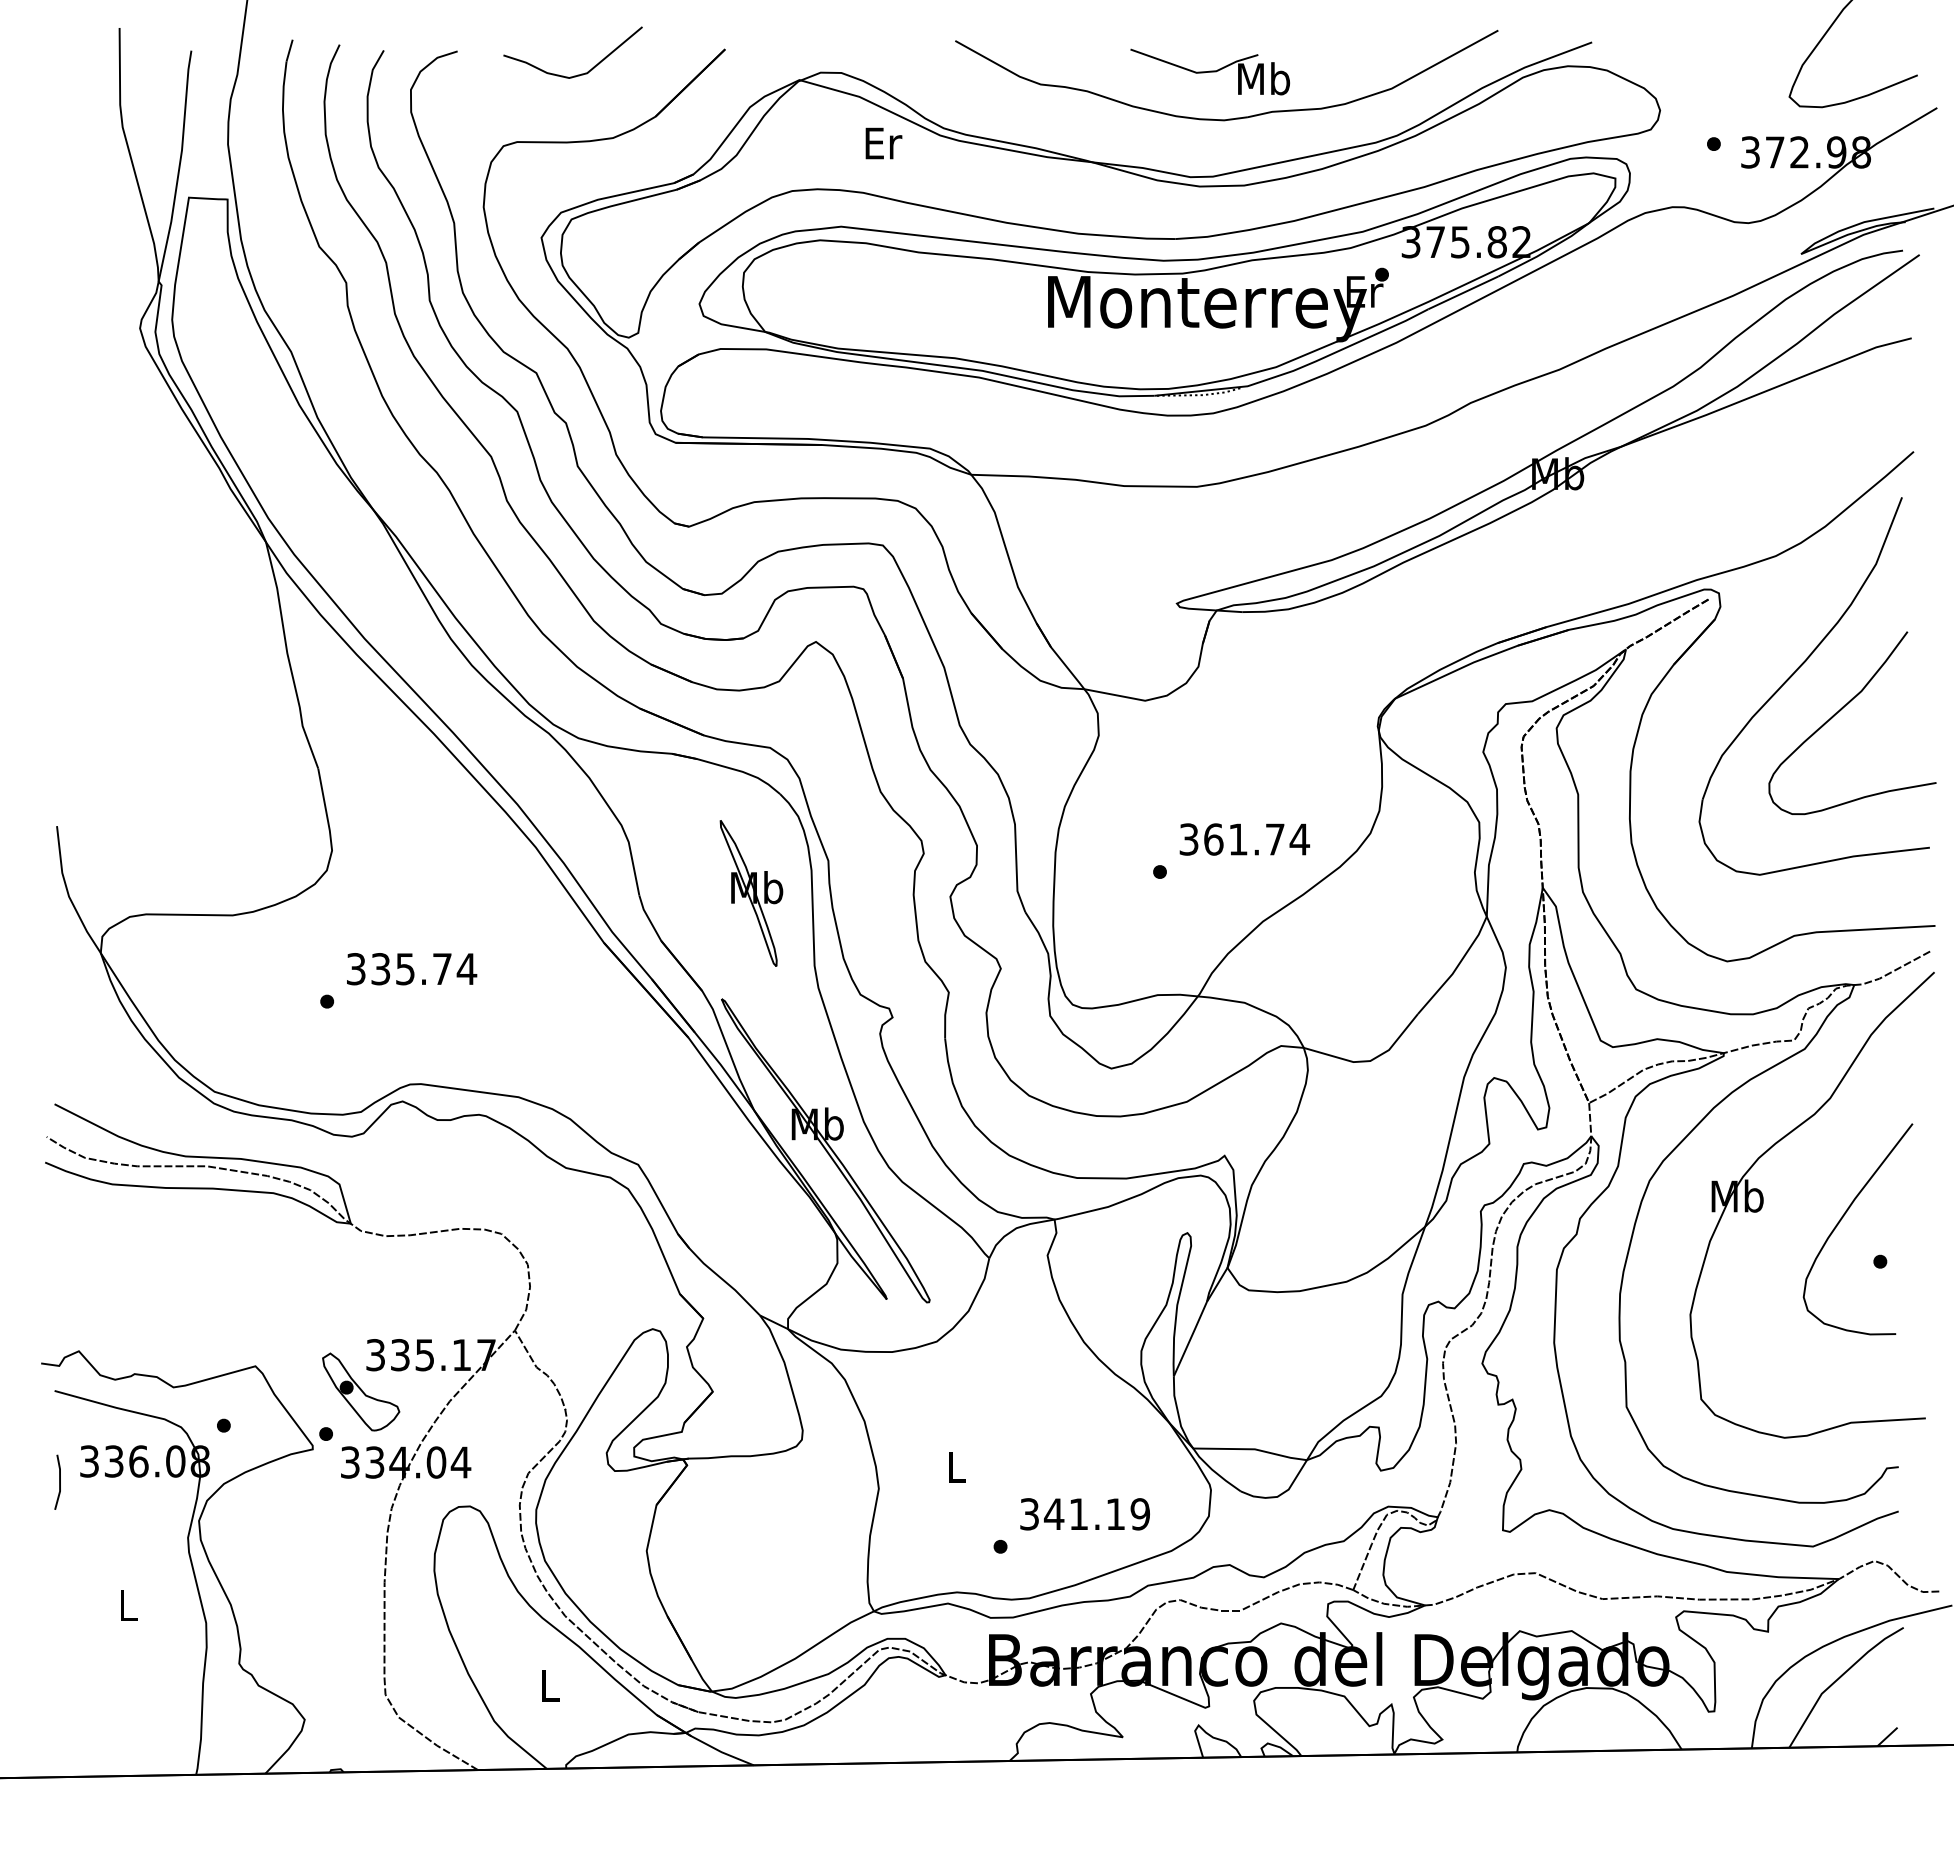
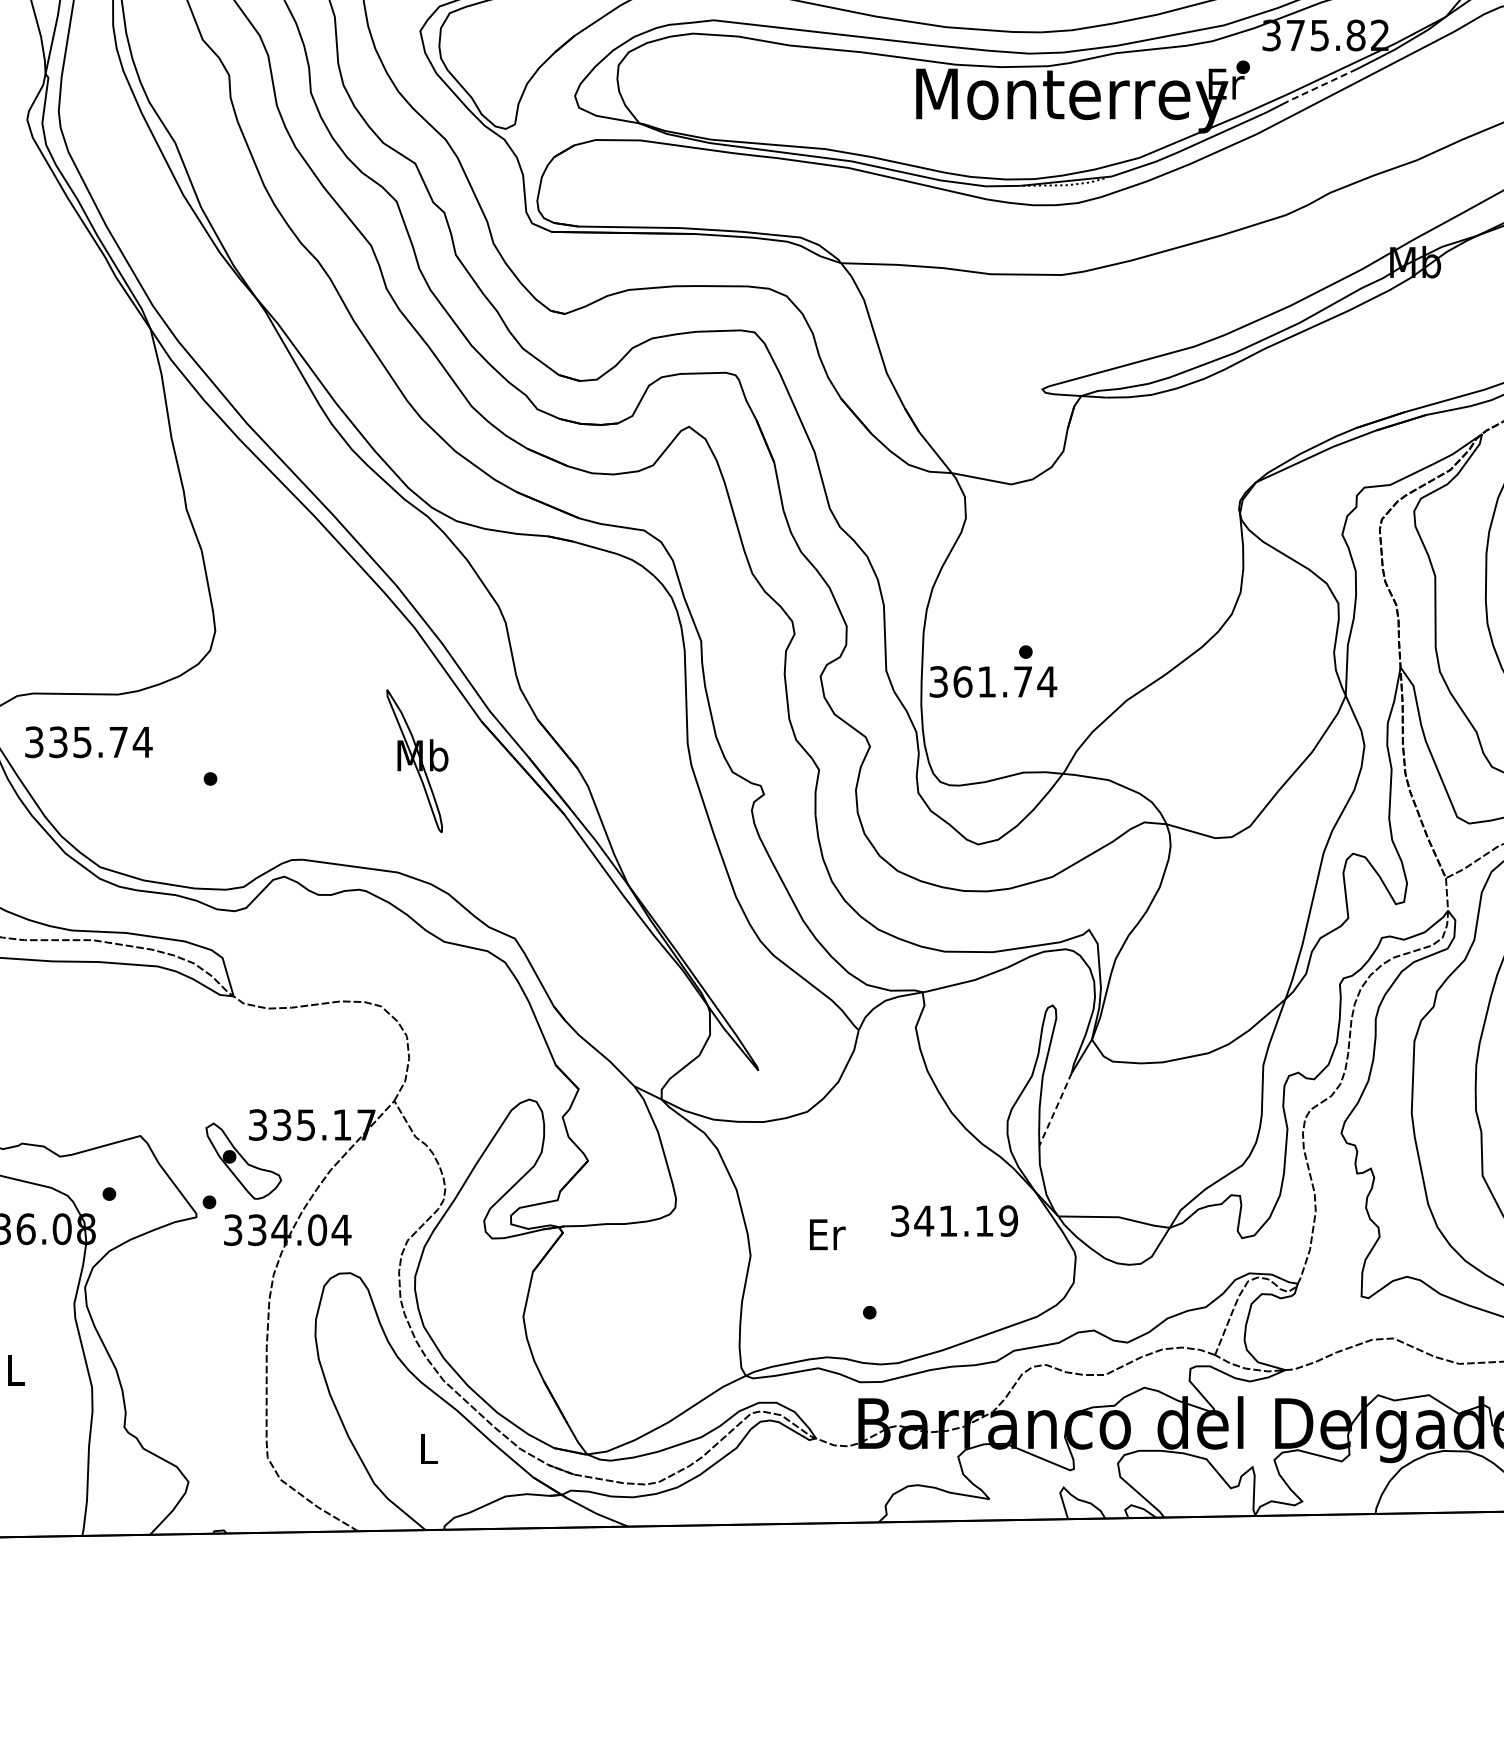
line: (1463, 292) -> (1322, 84), solid -> dashed
text: (1244, 839) -> (993, 681), moved
part: (751, 893) -> (417, 761), moved
text: (412, 969) -> (89, 742), moved
part: (825, 1150) -> (698, 924), removed
line: (1190, 1339) -> (1055, 1109), solid -> dashed
text: (957, 1466) -> (827, 1234), L -> Er
text: (1084, 1514) -> (953, 1221), moved

